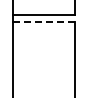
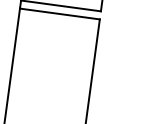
line: (43, 21) -> (59, 13), dashed -> solid

